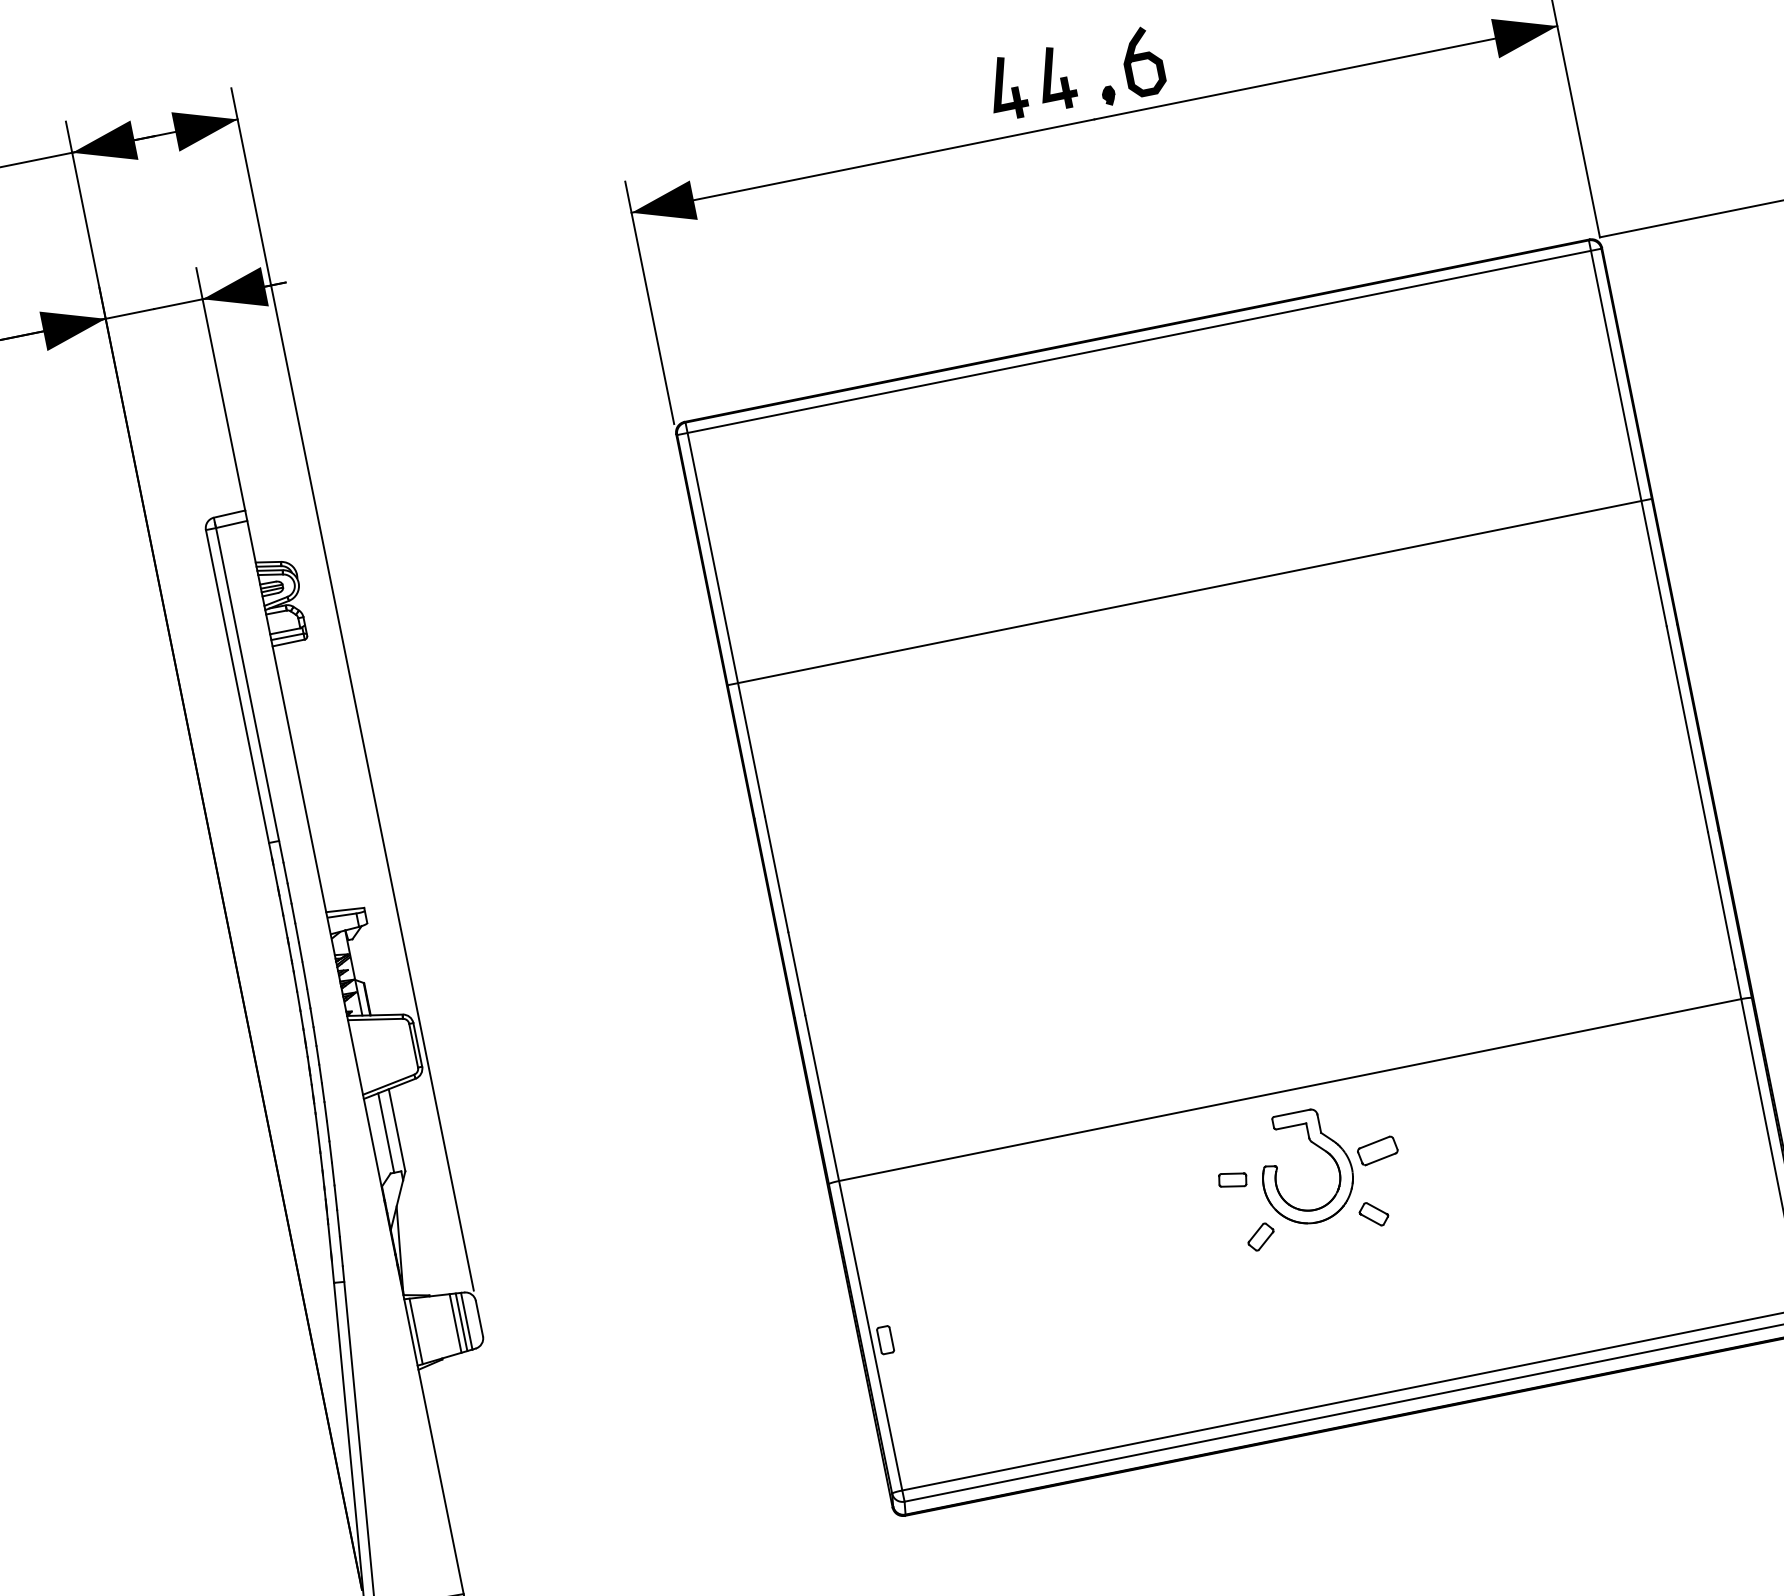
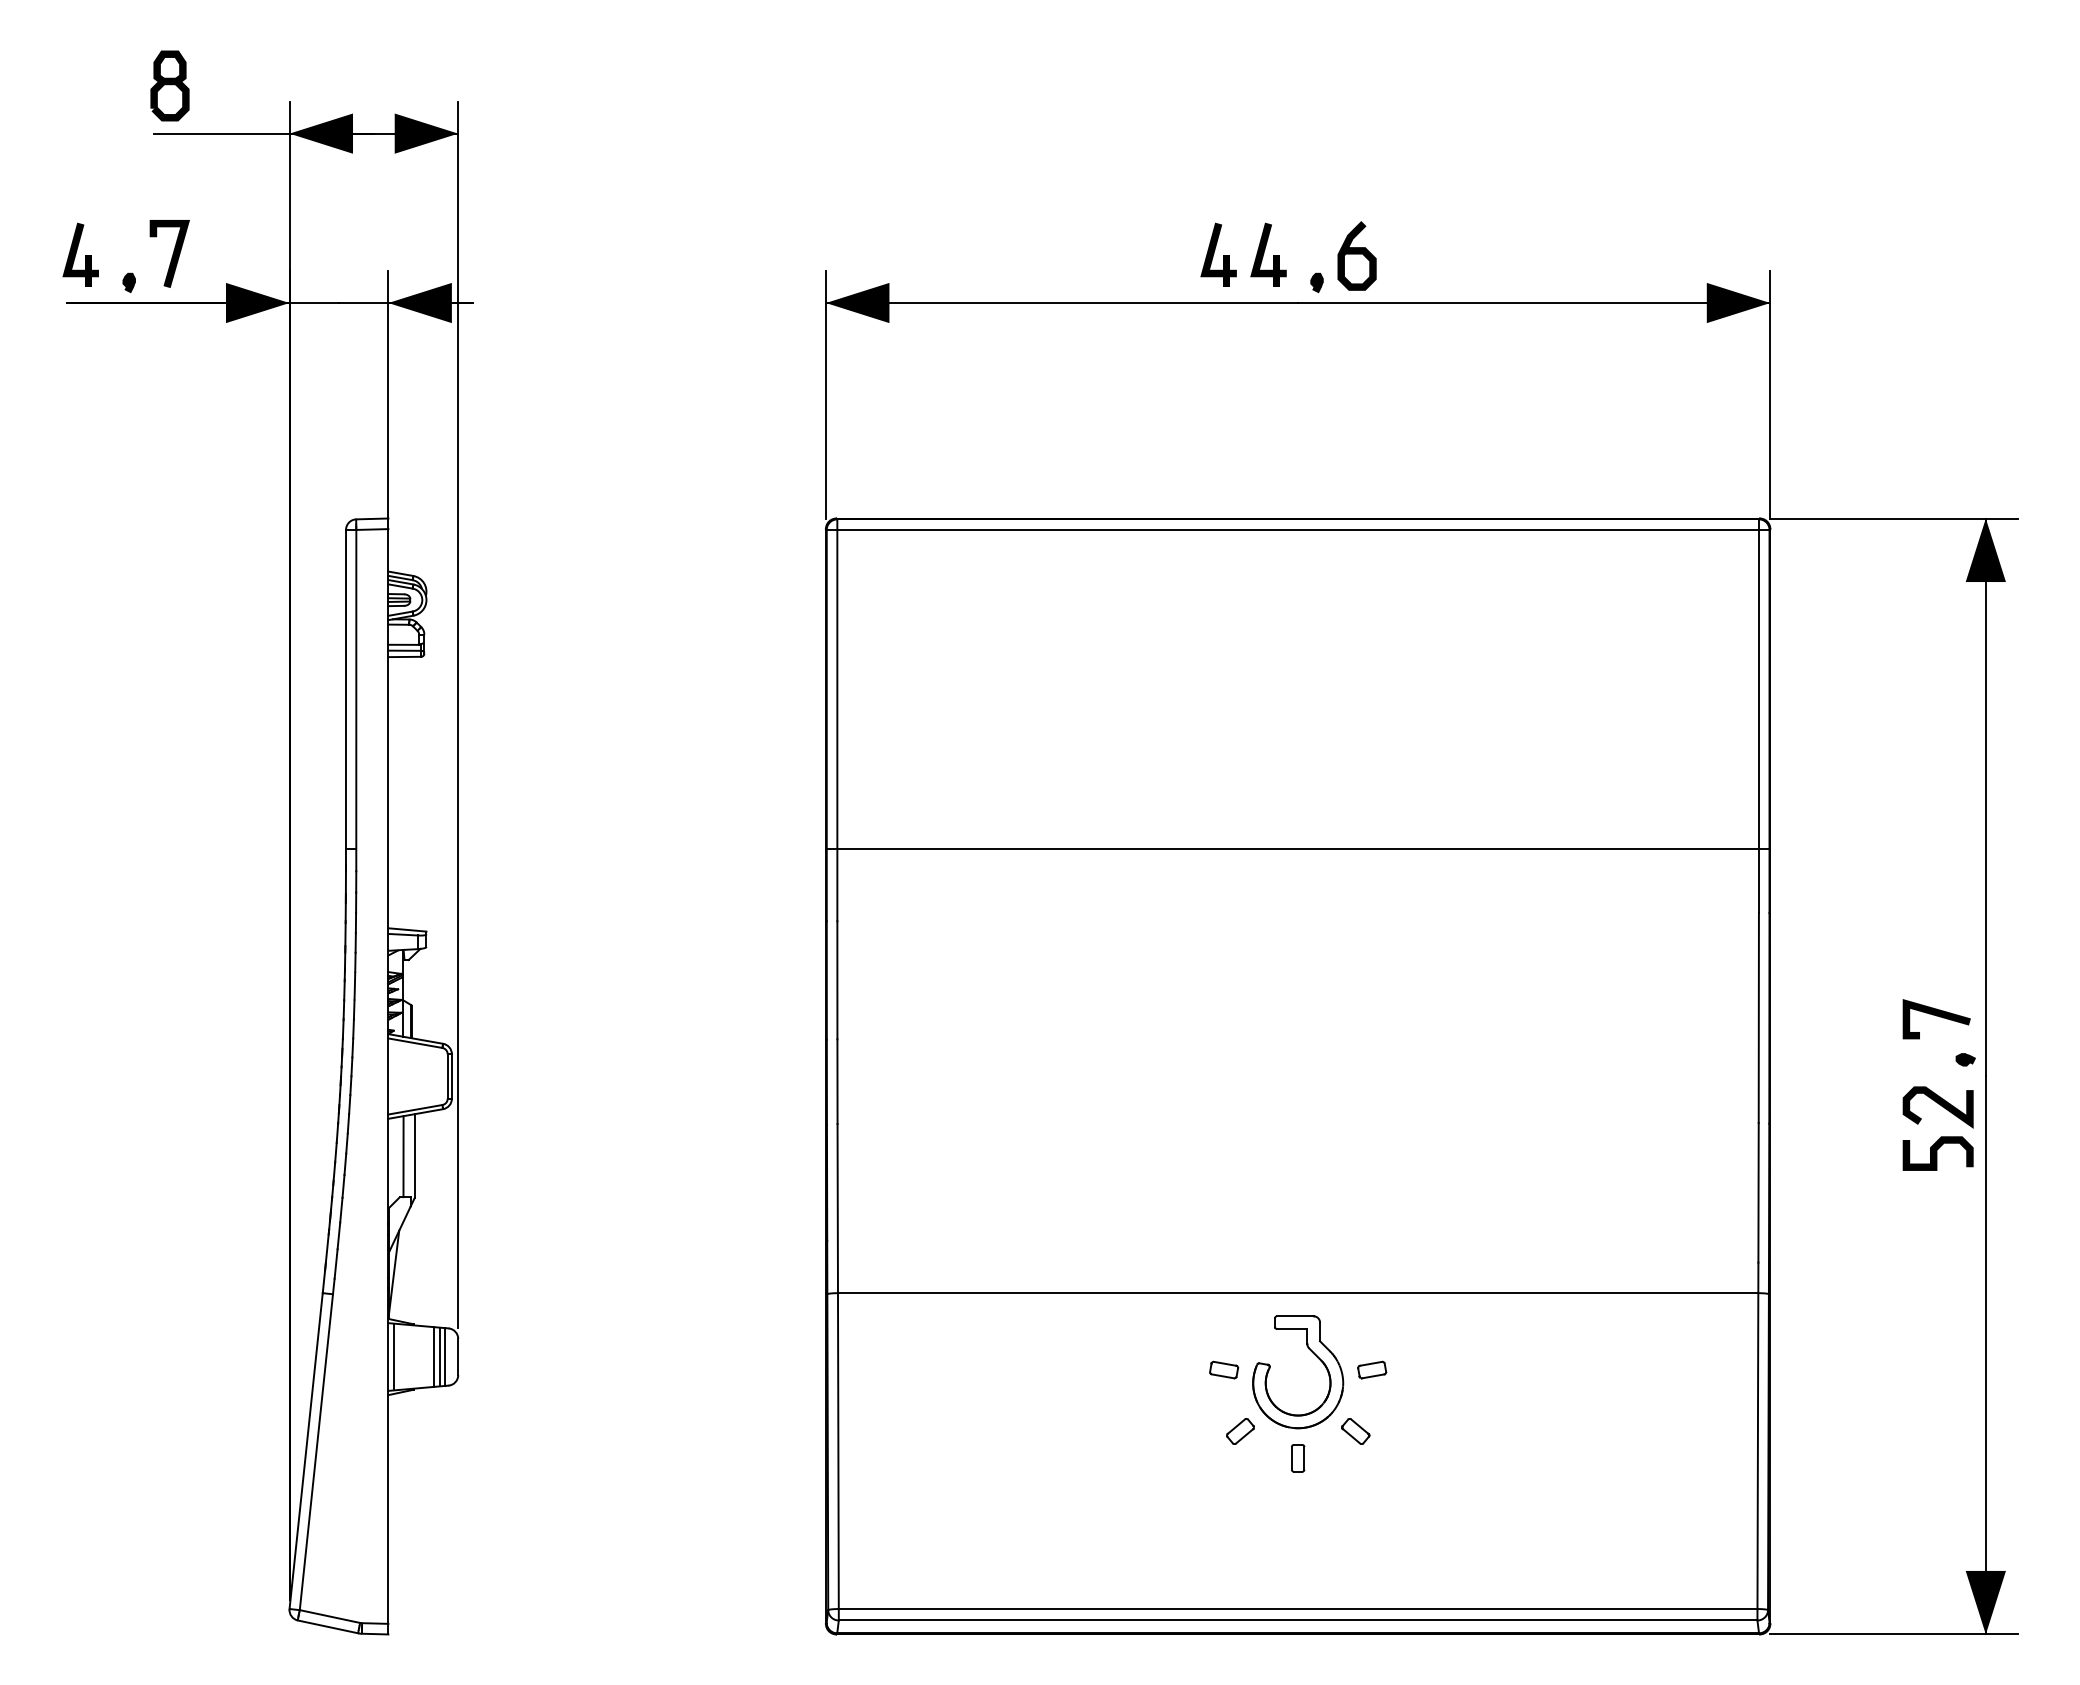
line: (1189, 592) -> (1297, 849), moved
part: (1378, 1150) -> (1372, 1369), size x0.71
part: (885, 1340) -> (1298, 1458), moved

